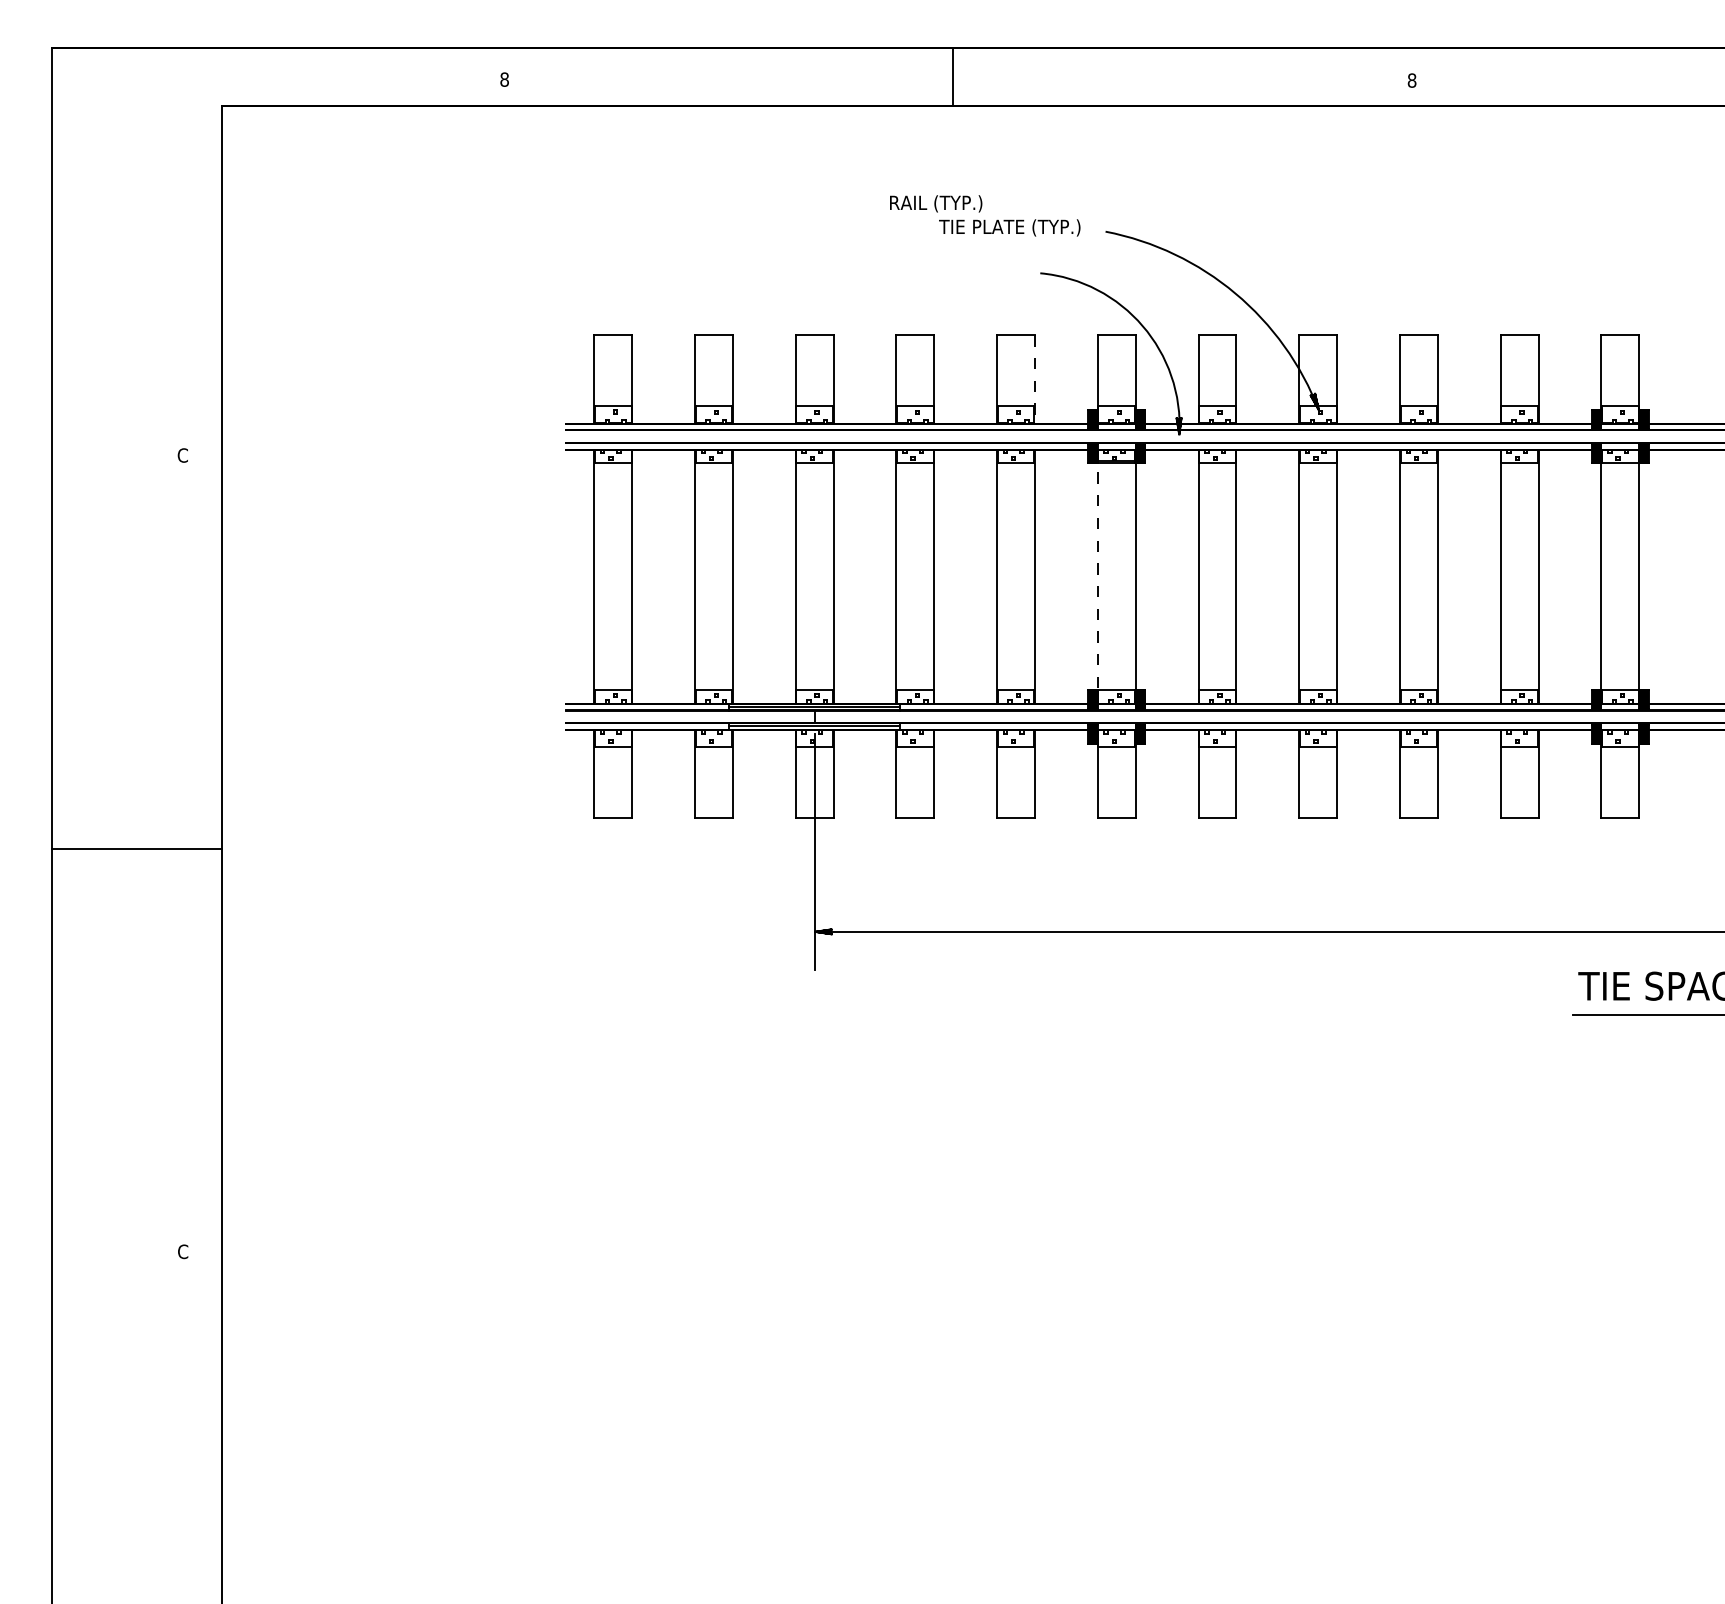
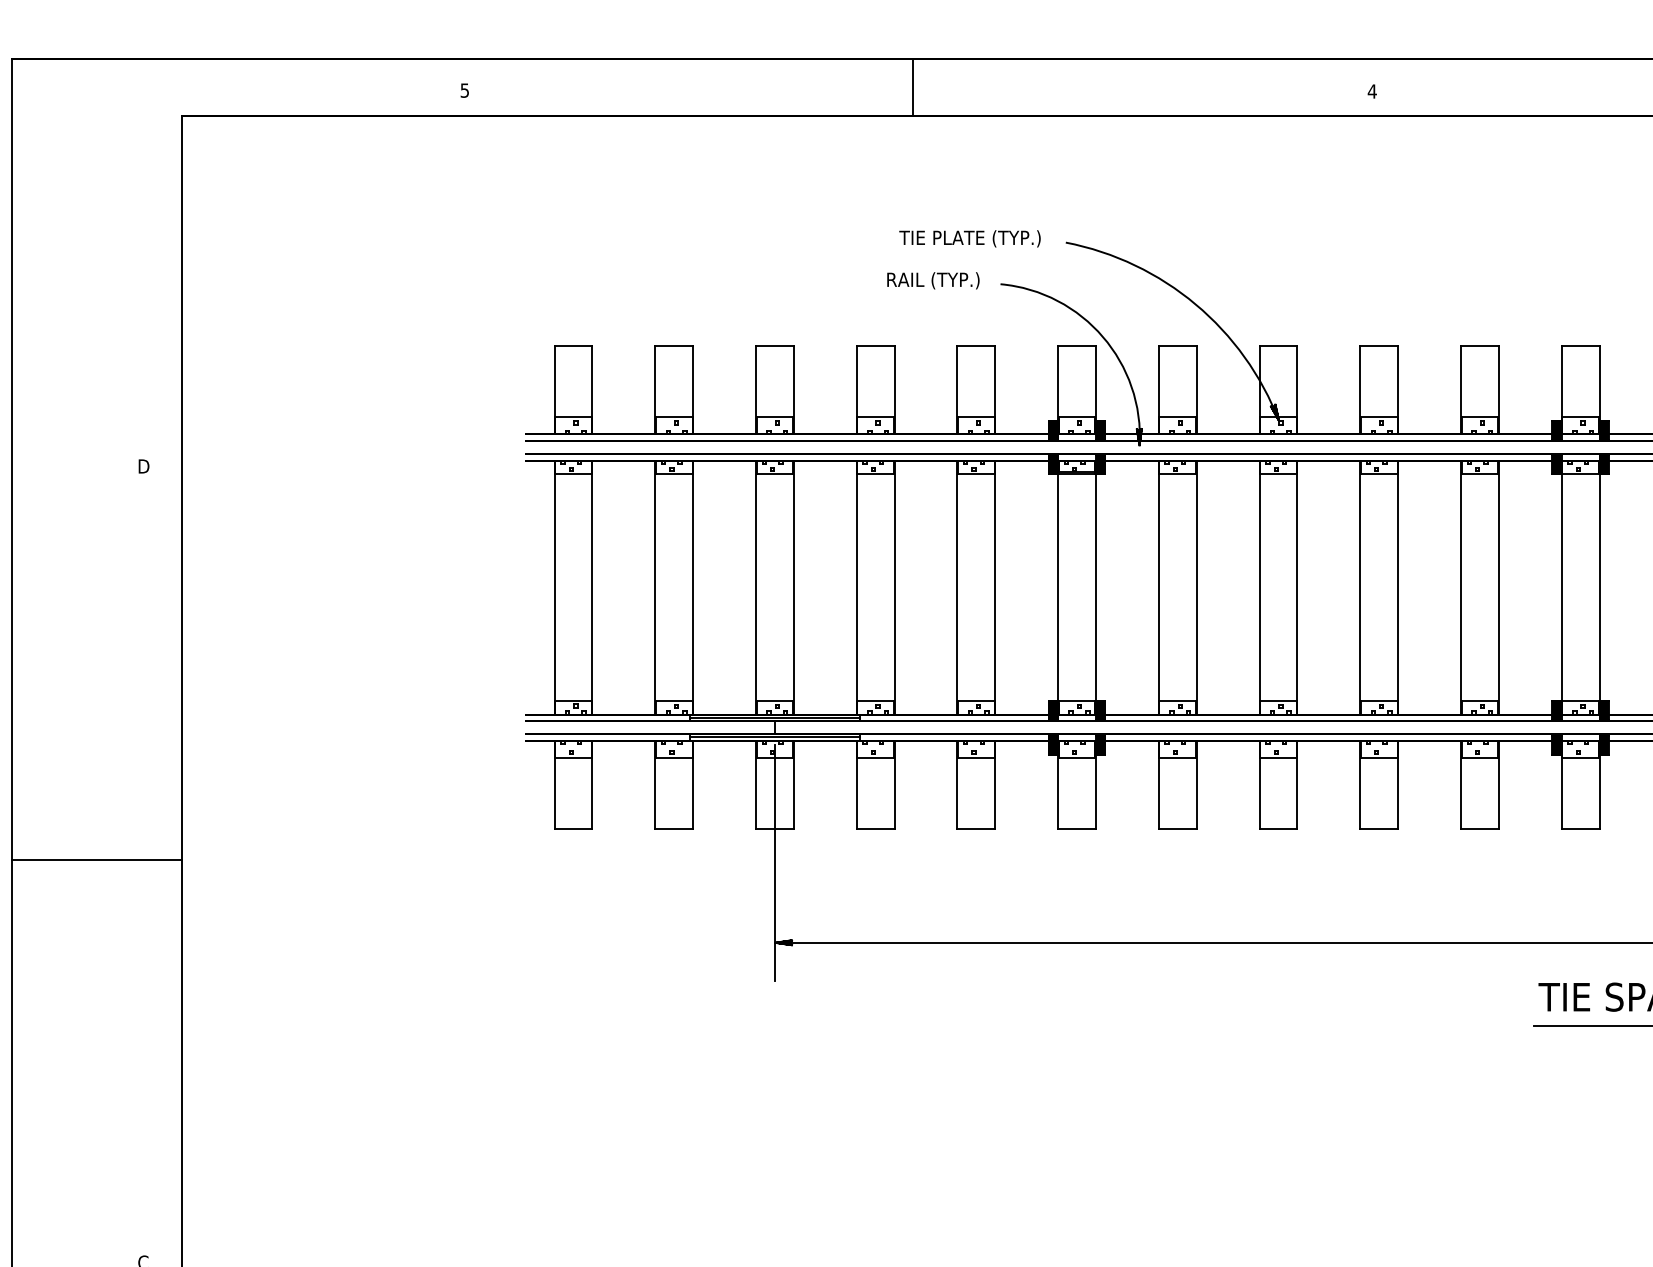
text: (504, 79) -> (464, 90), 8 -> 5
text: (1411, 80) -> (1371, 91), 8 -> 4
text: (936, 203) -> (933, 280), moved
line: (1035, 379) -> (995, 390), dashed -> solid
text: (183, 455) -> (143, 466), C -> D
line: (1097, 577) -> (1057, 588), dashed -> solid

